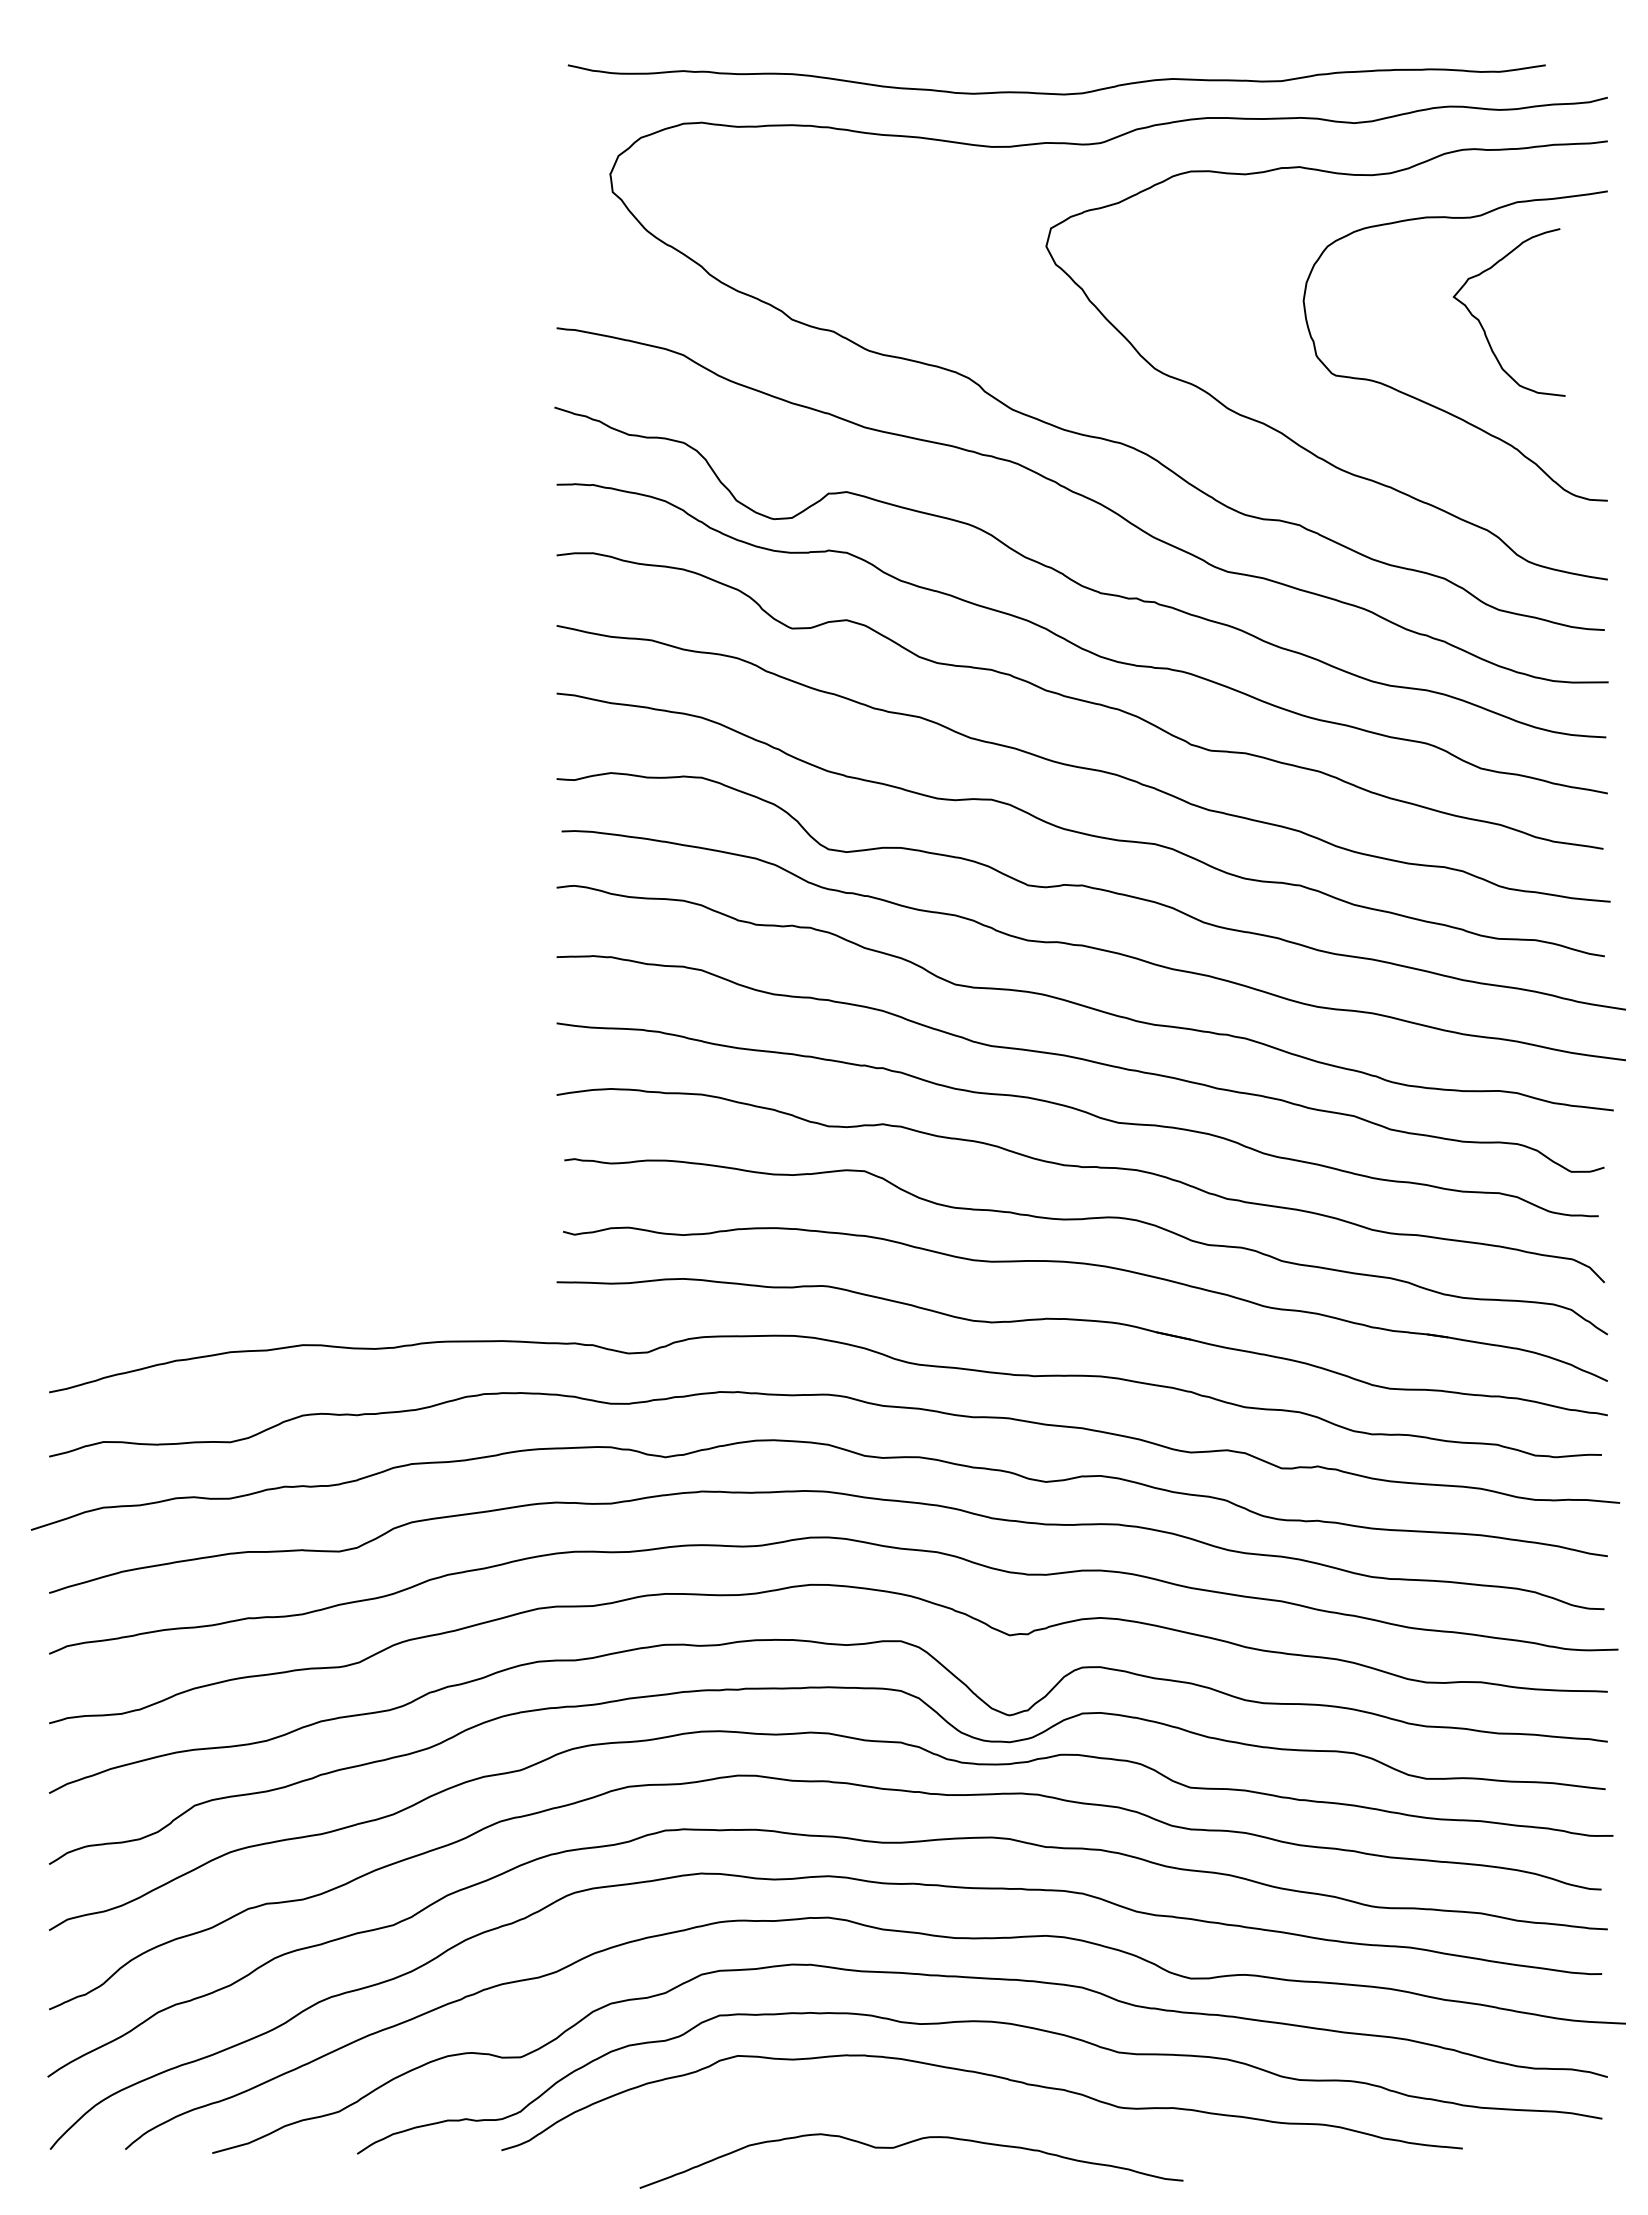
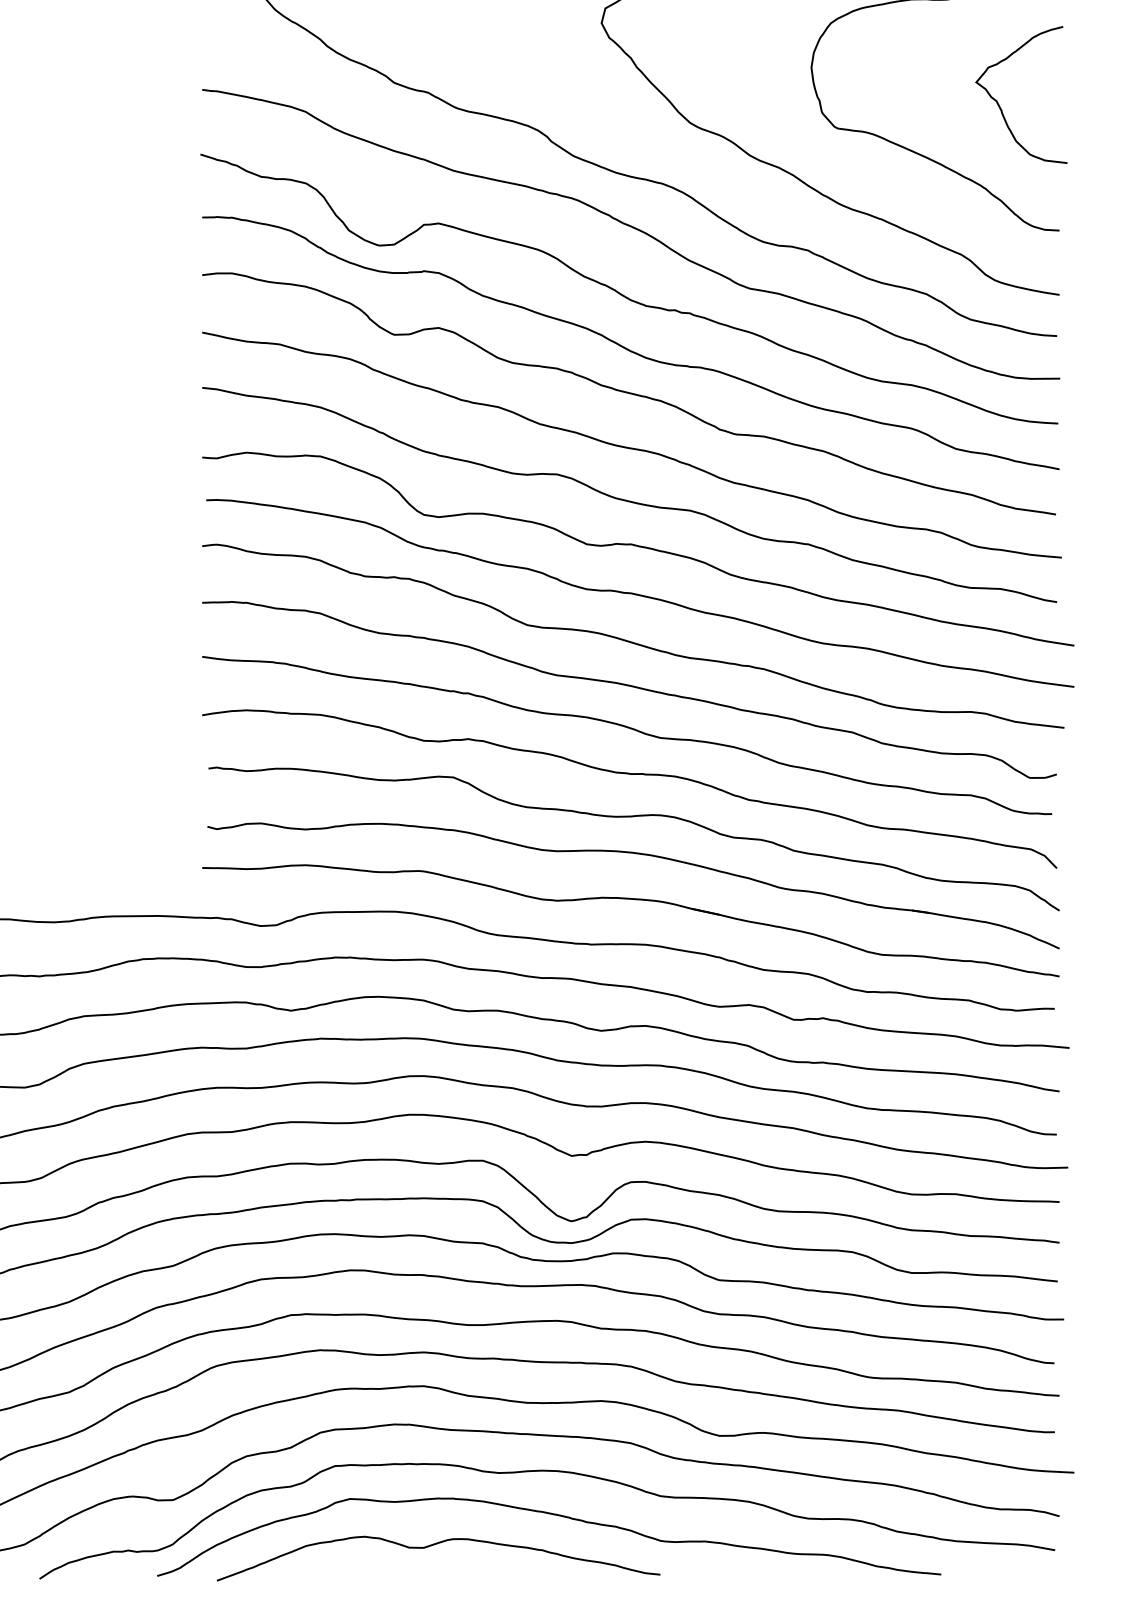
curve: (1482, 325) -> (999, 105), moved
curve: (907, 2144) -> (435, 1545), moved

